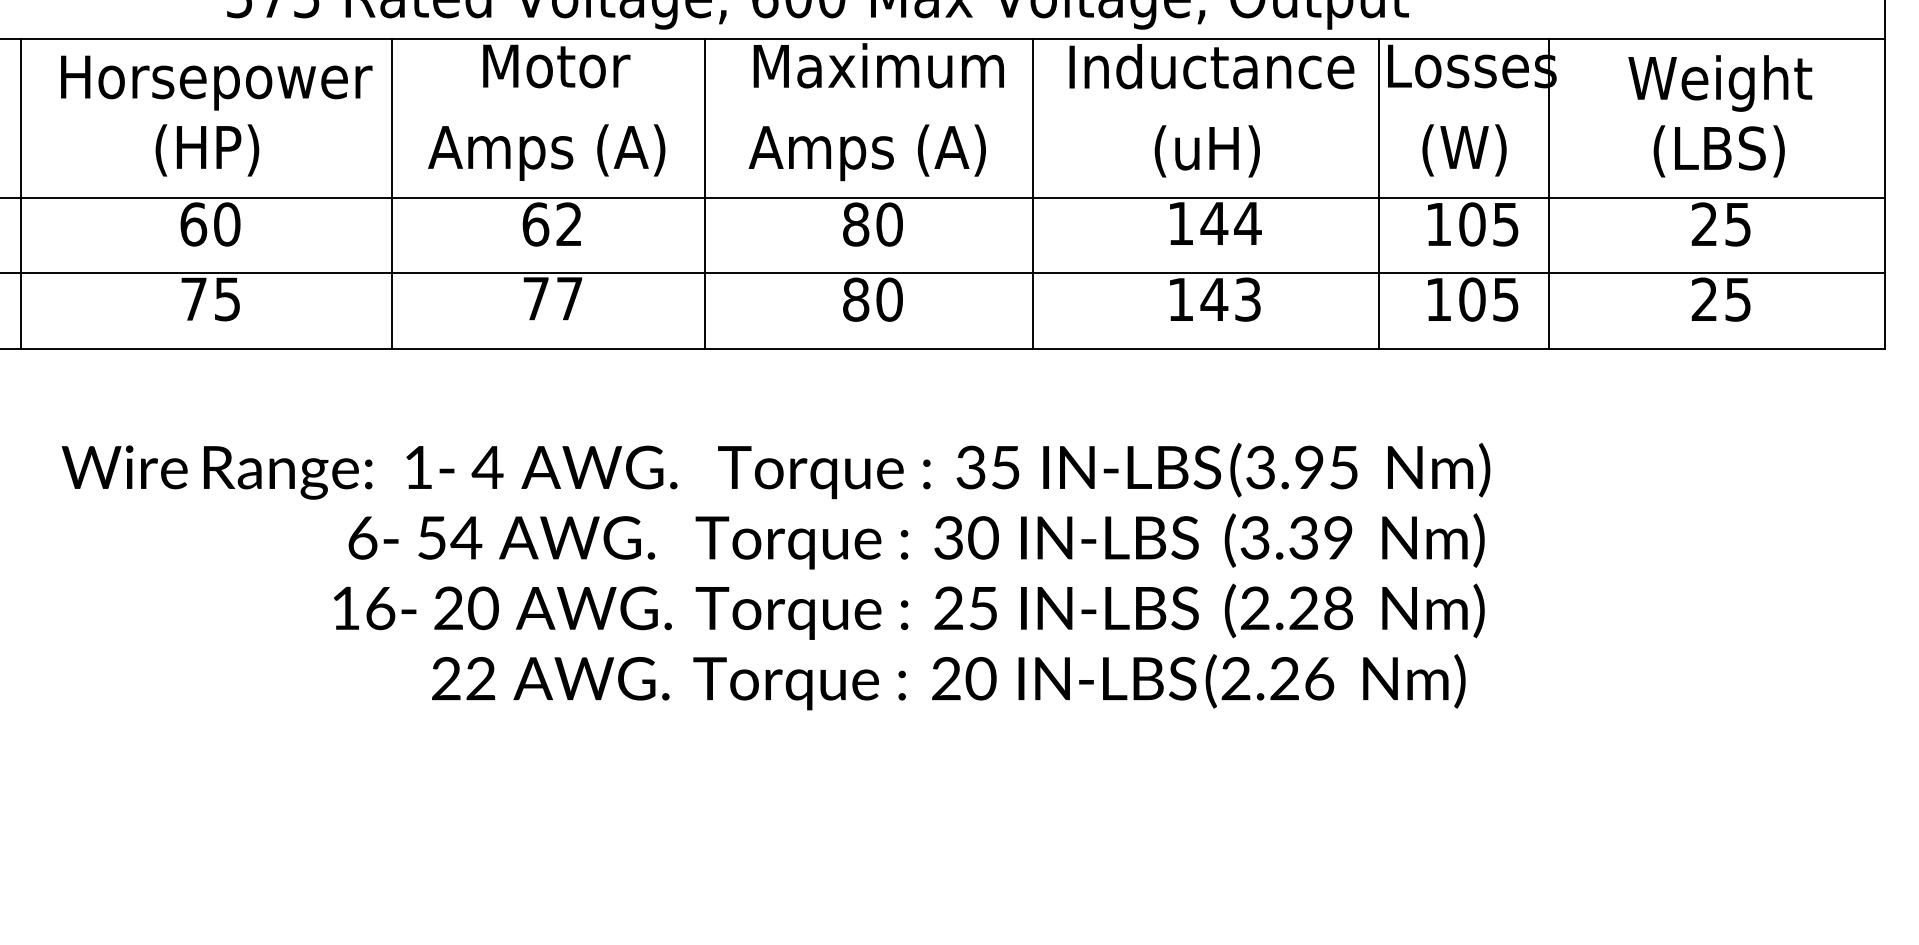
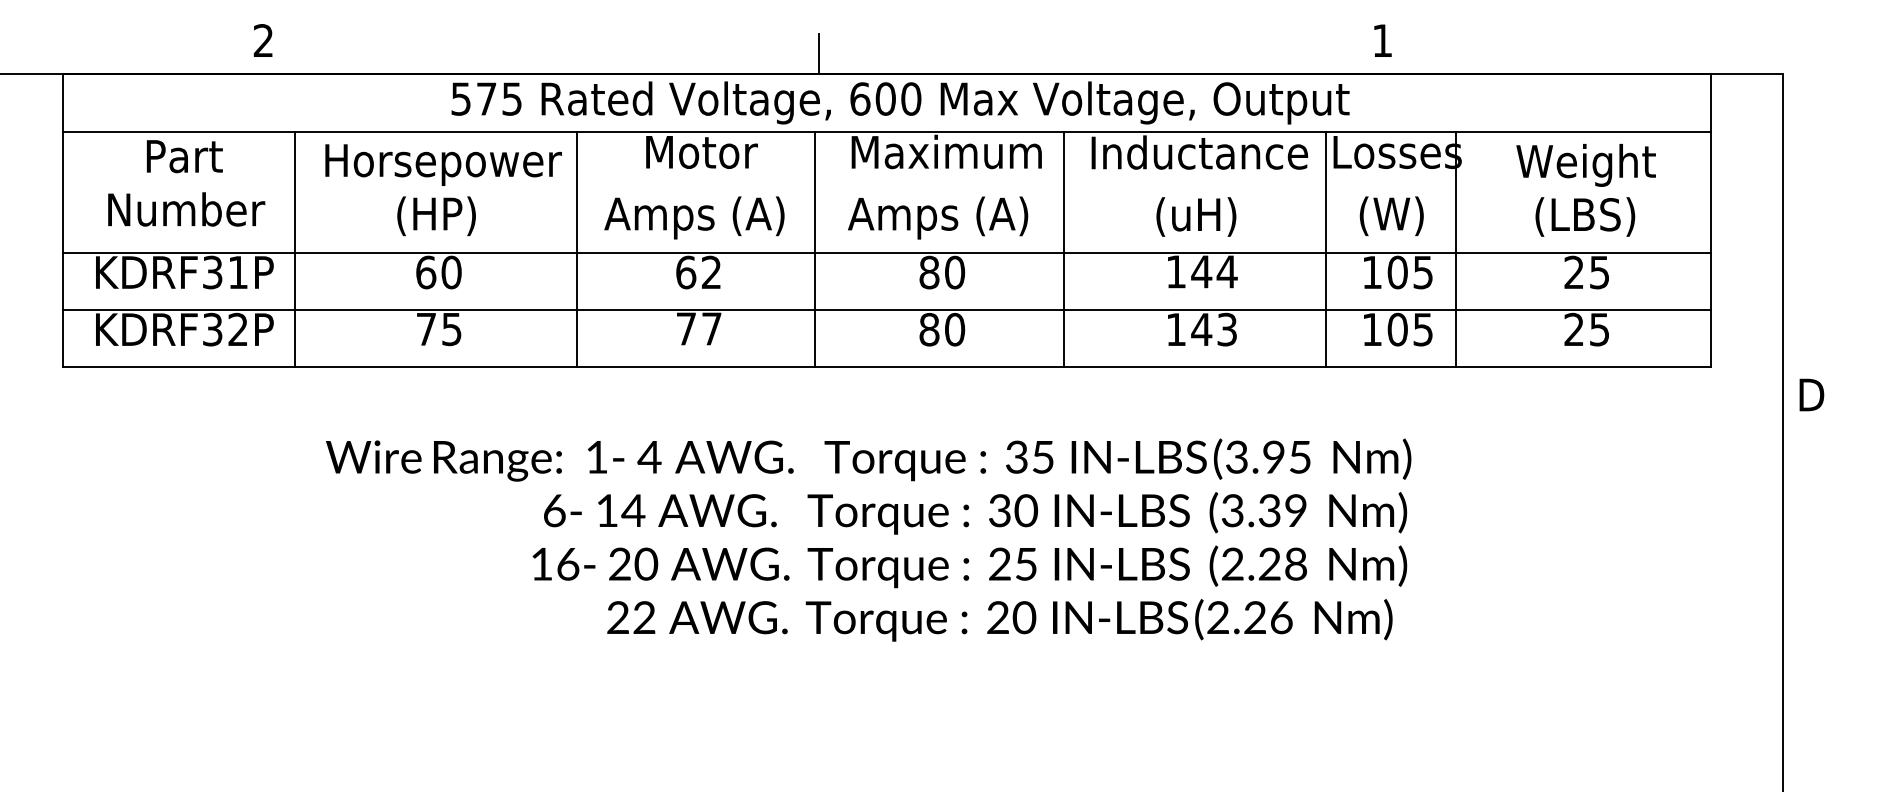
text: (432, 537) -> (607, 510), 54 -> 14

